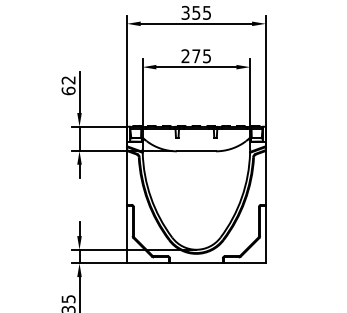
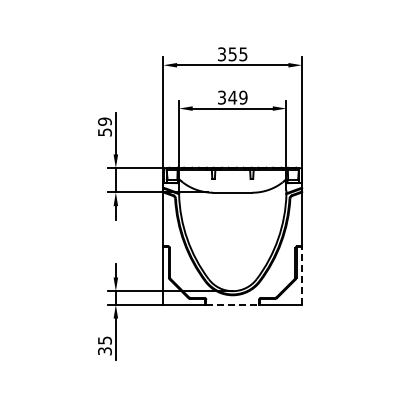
text: (196, 56) -> (232, 97), 275 -> 349
text: (68, 85) -> (104, 126), 62 -> 59
line: (266, 235) -> (302, 276), solid -> dashed
line: (197, 263) -> (233, 304), solid -> dashed

